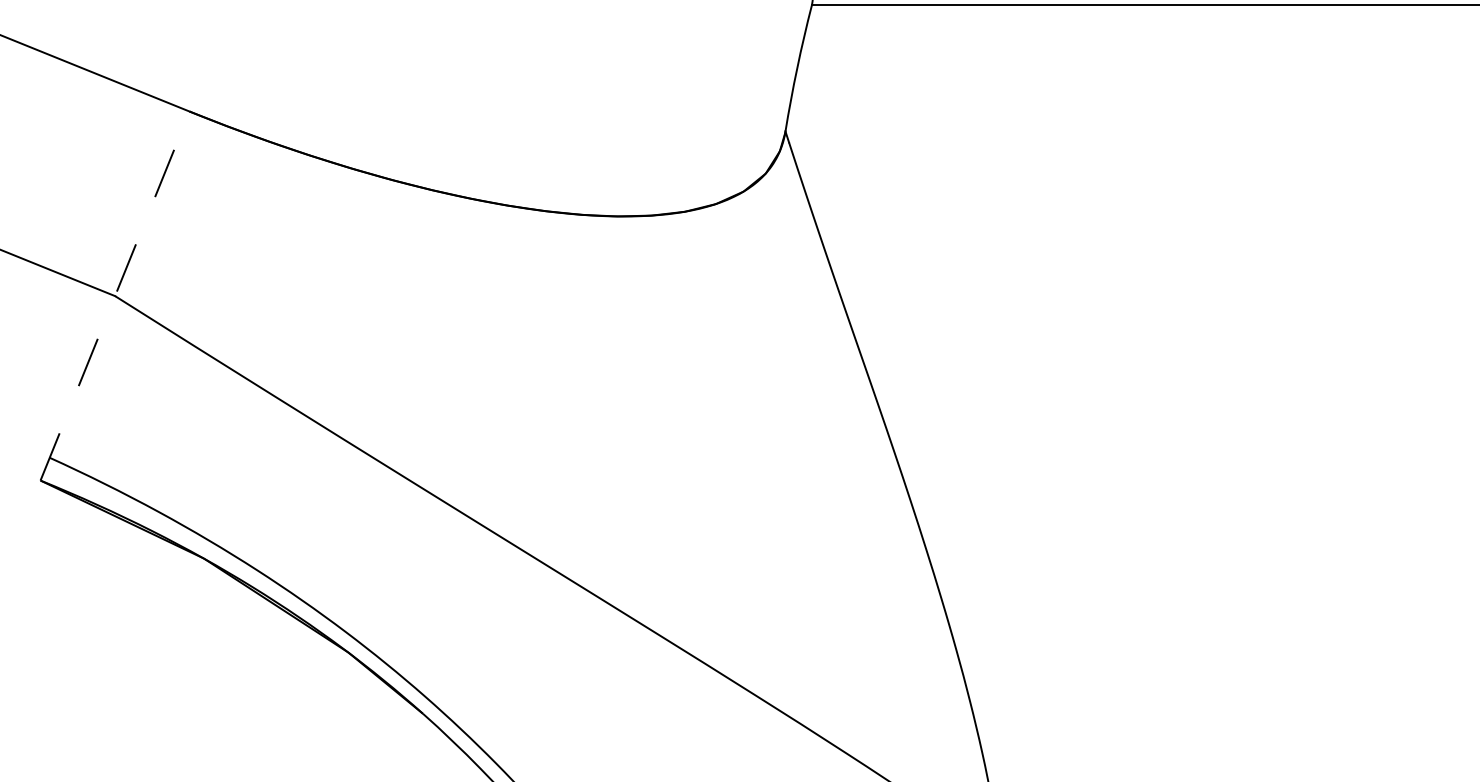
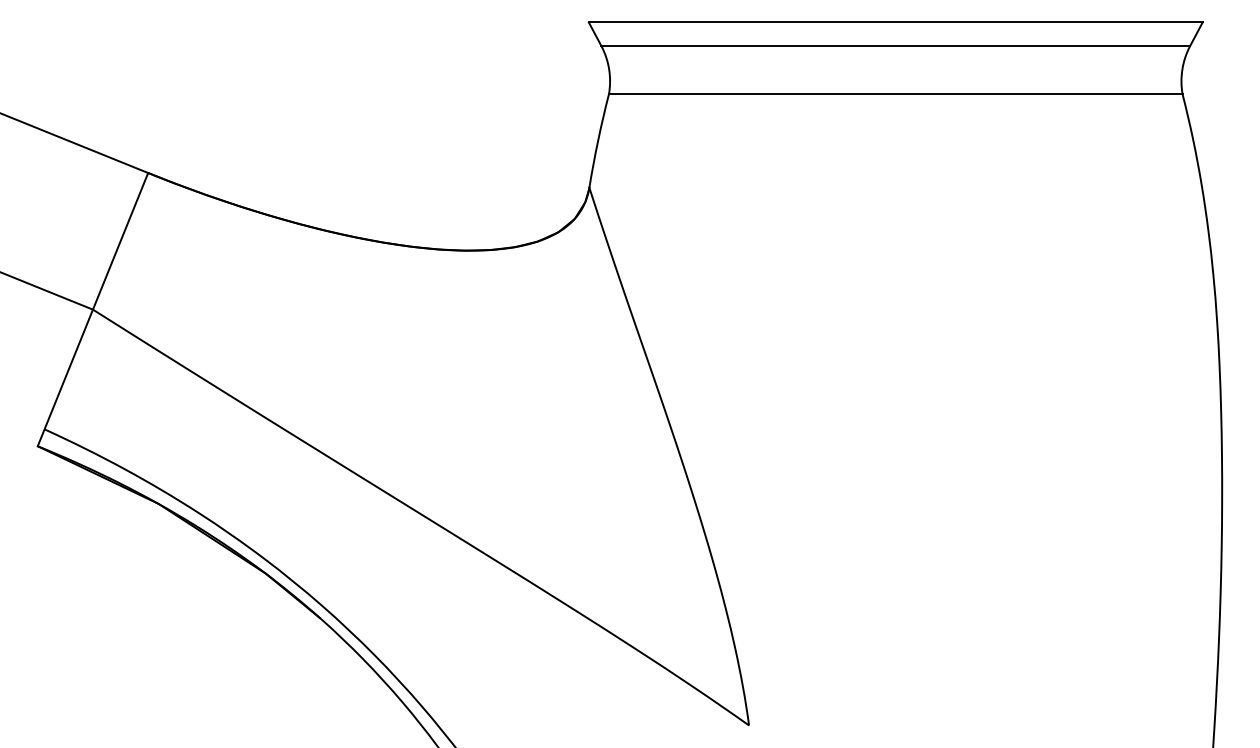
line: (115, 295) -> (93, 309), dashed -> solid

